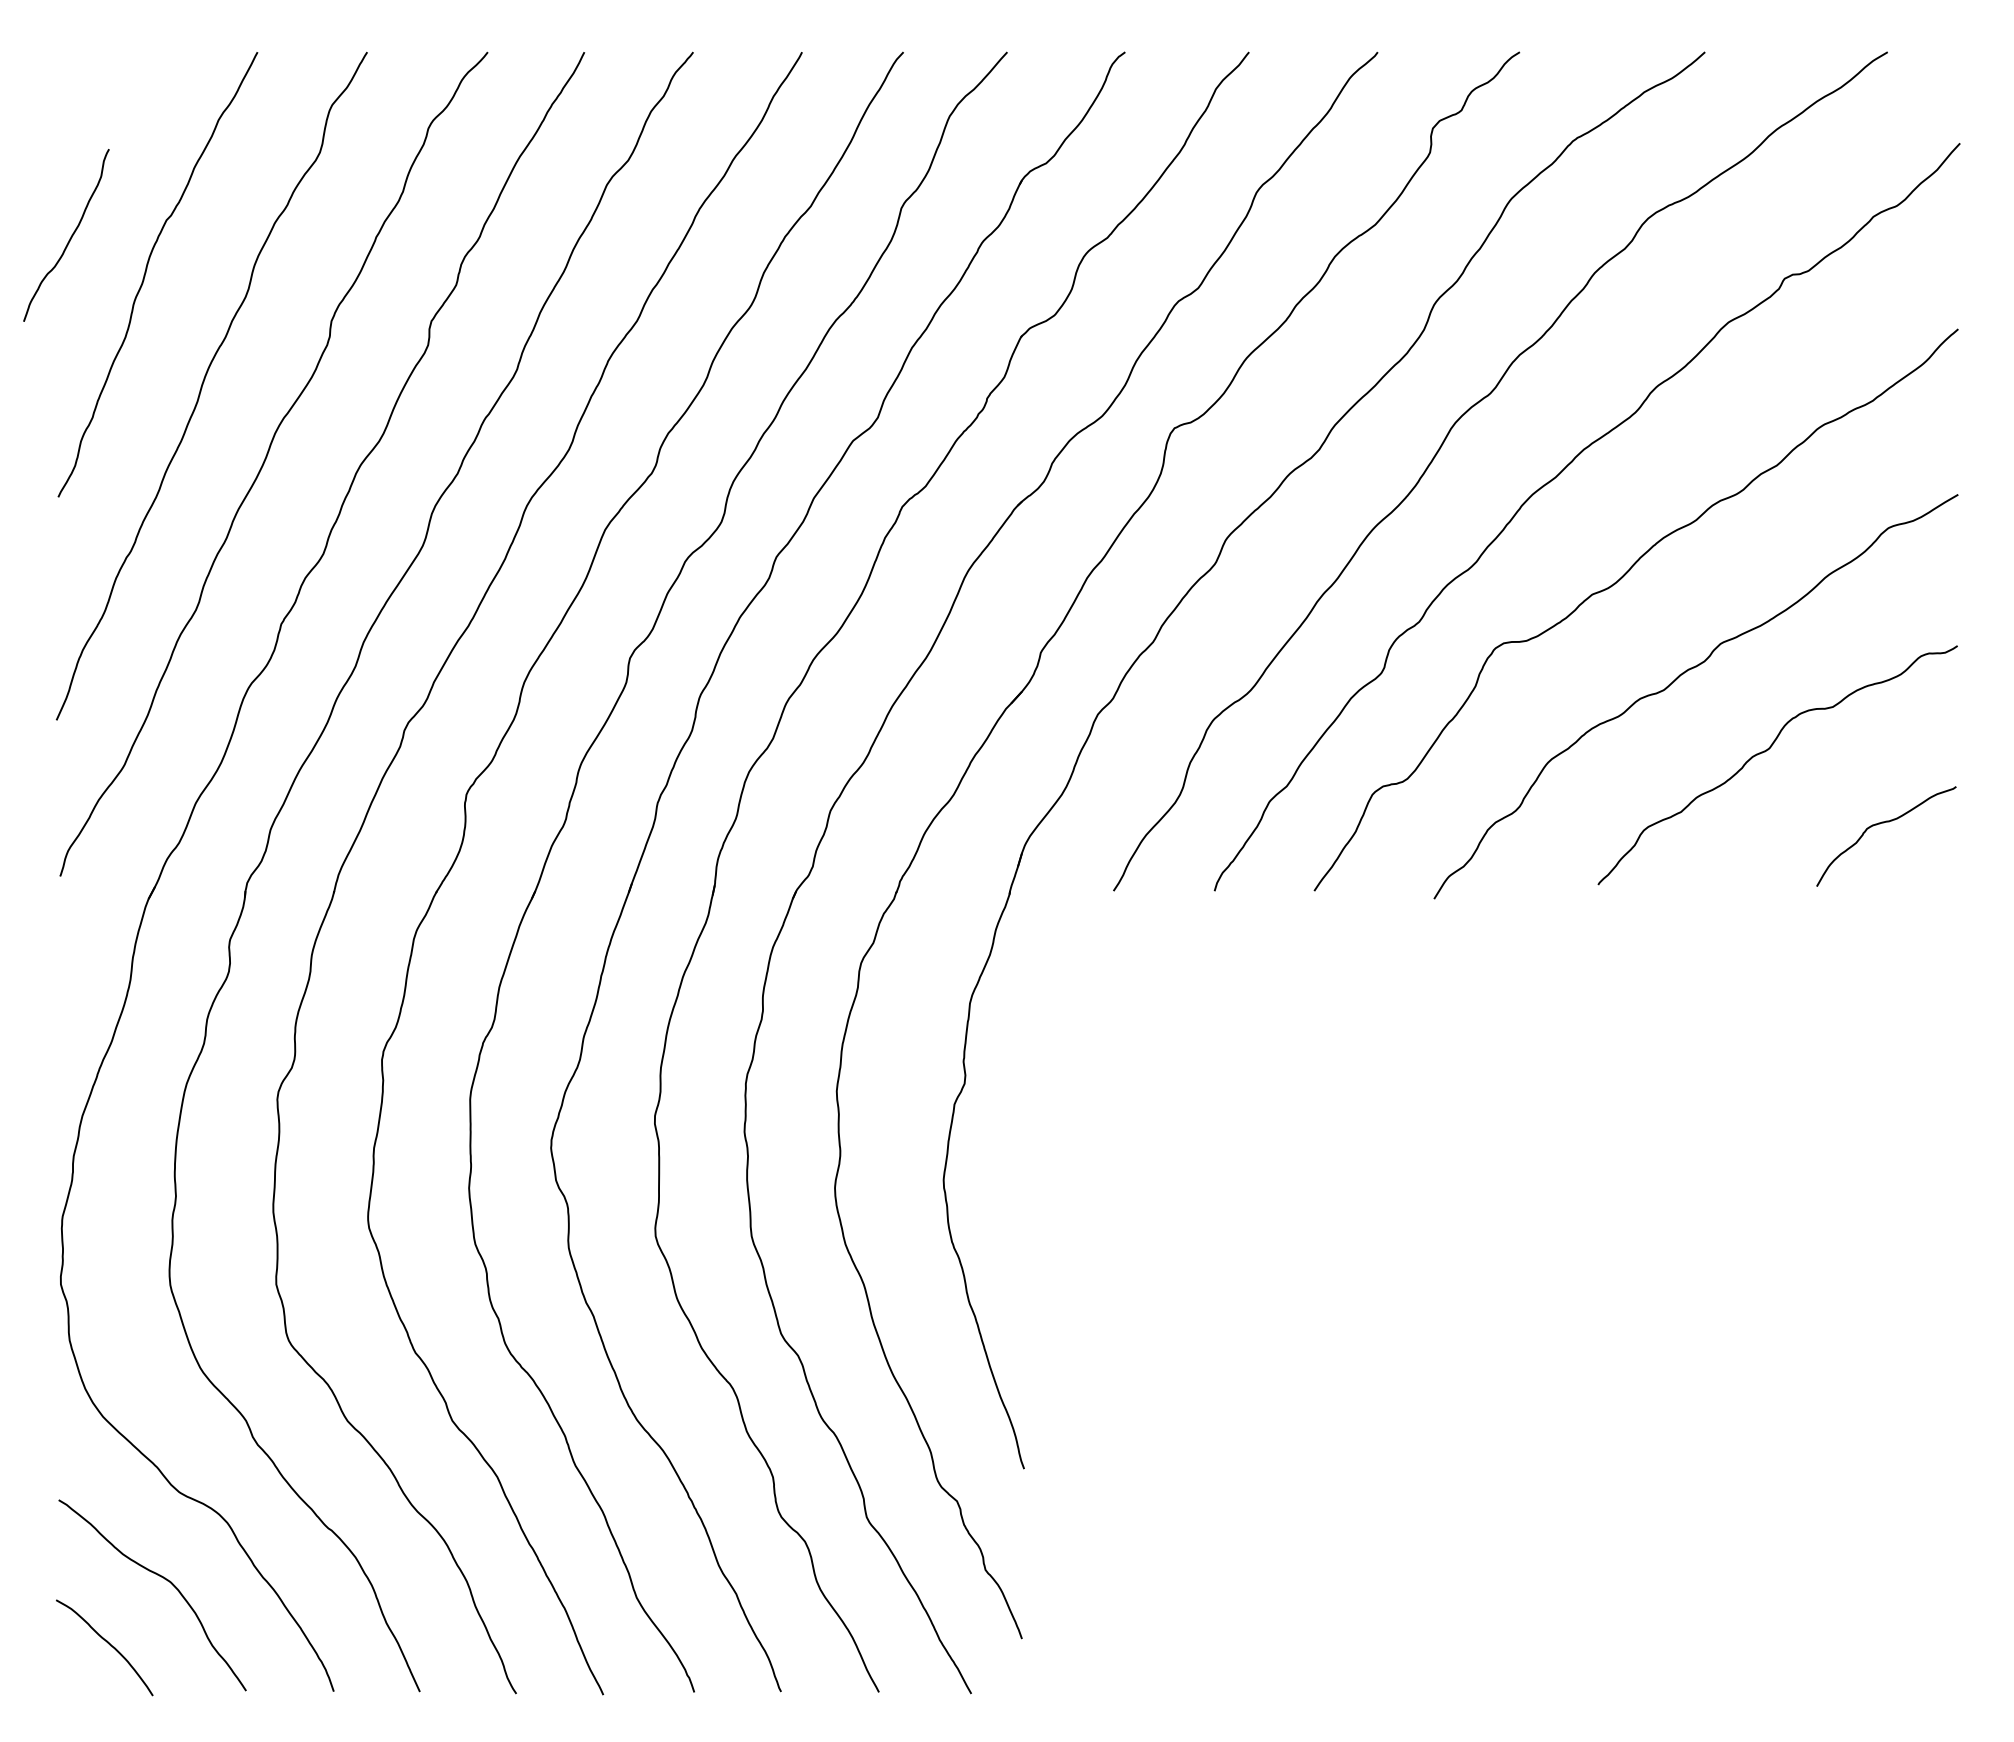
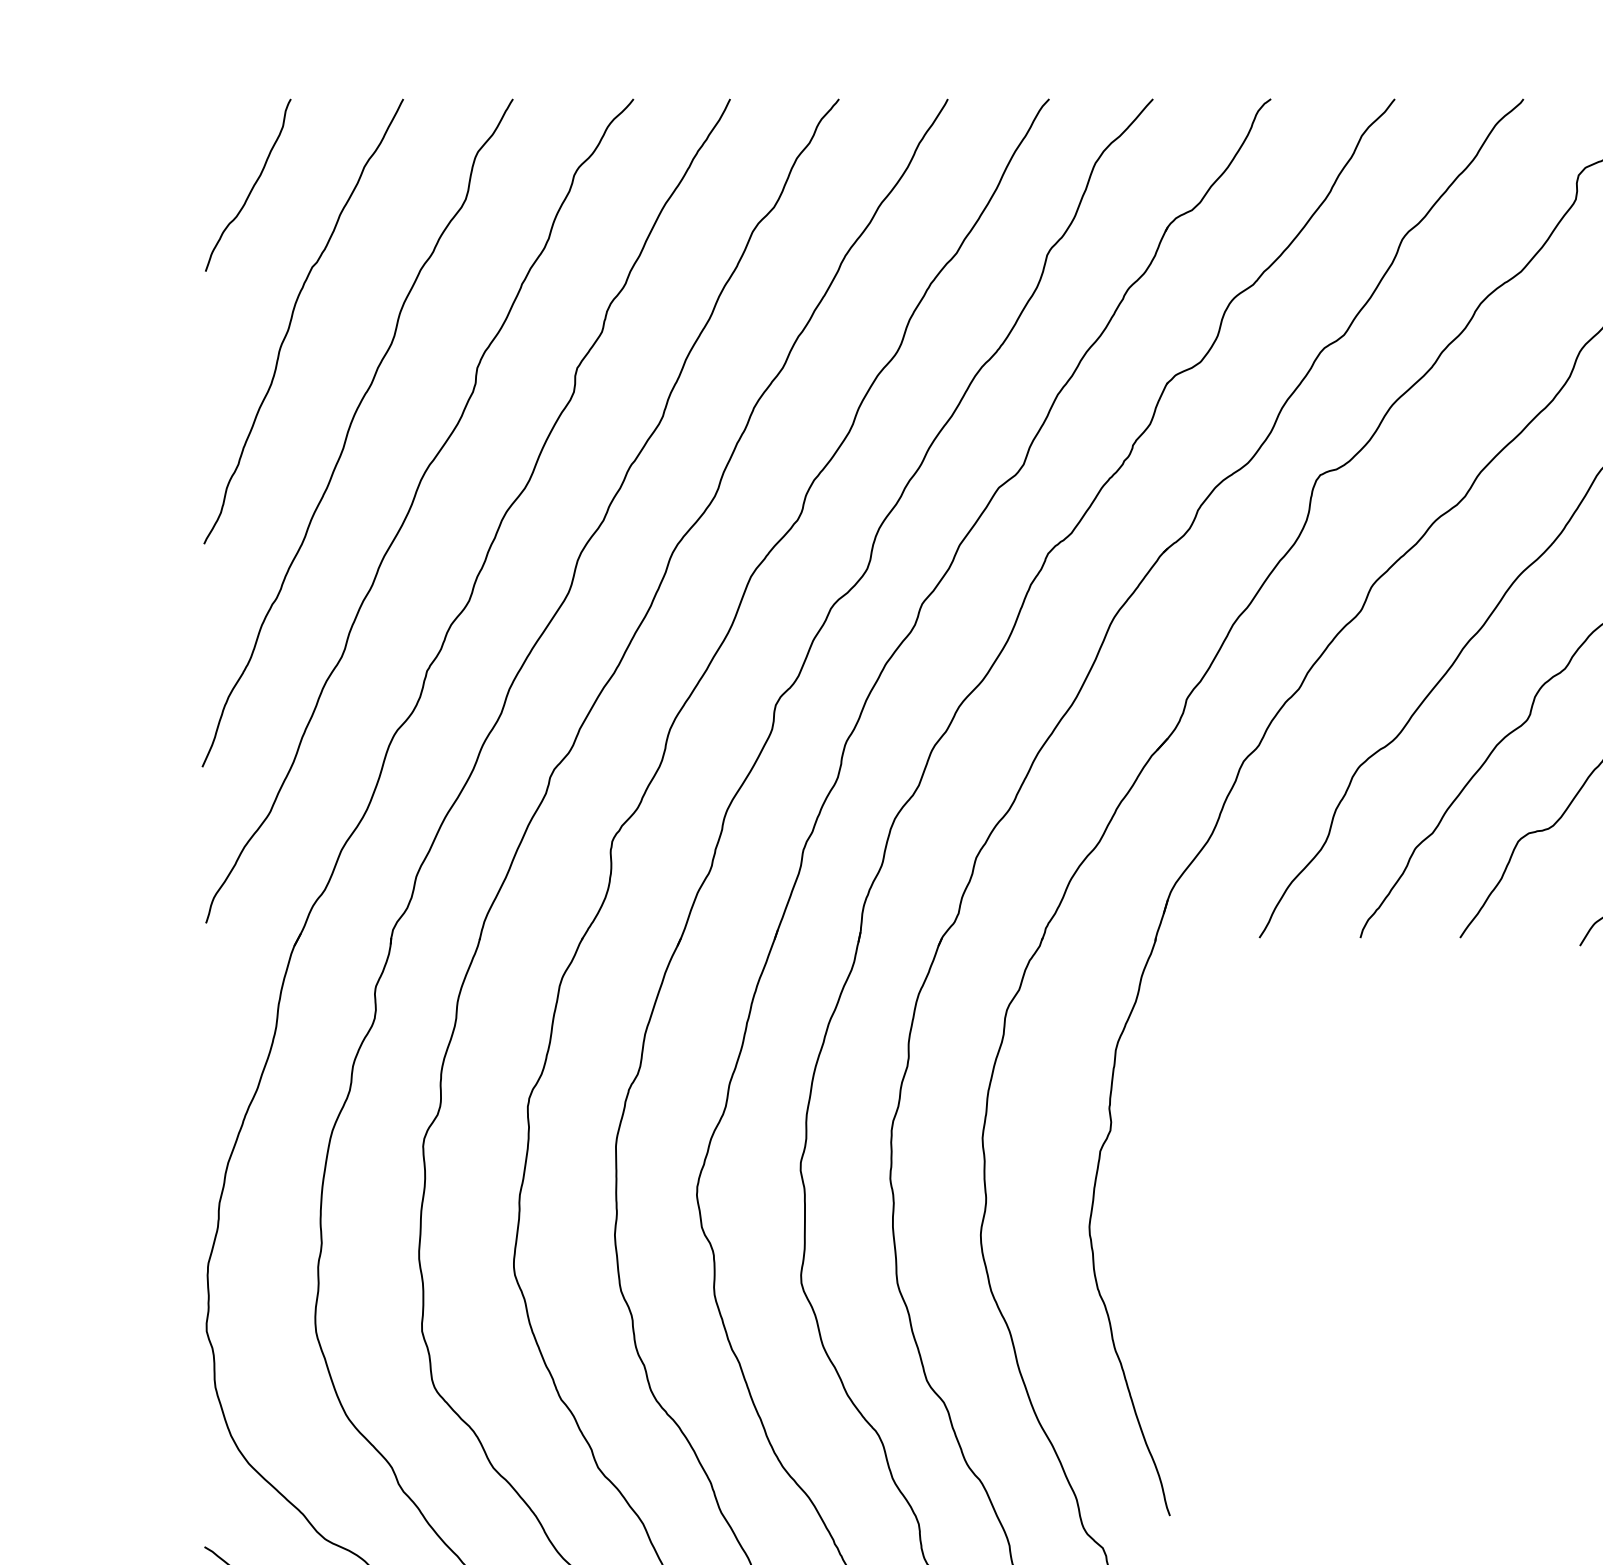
curve: (70, 236) -> (252, 186), moved

